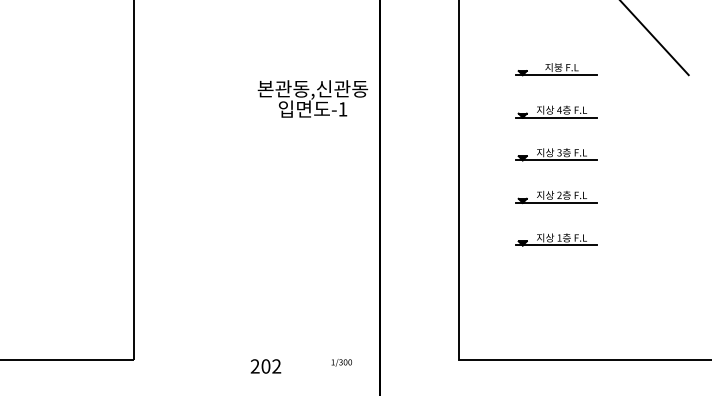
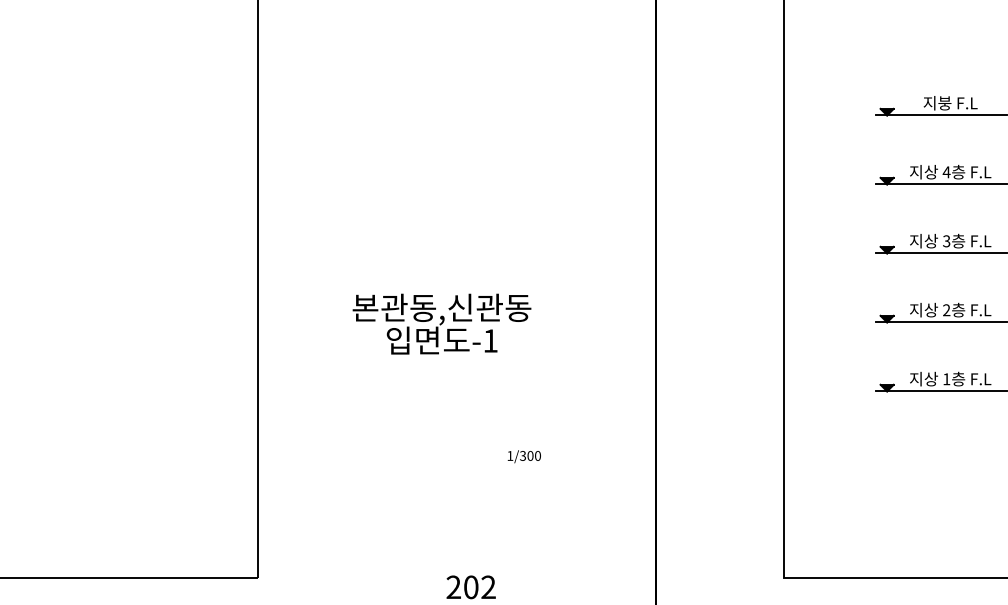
text: (312, 98) -> (441, 323), moved
text: (341, 362) -> (523, 456), moved

